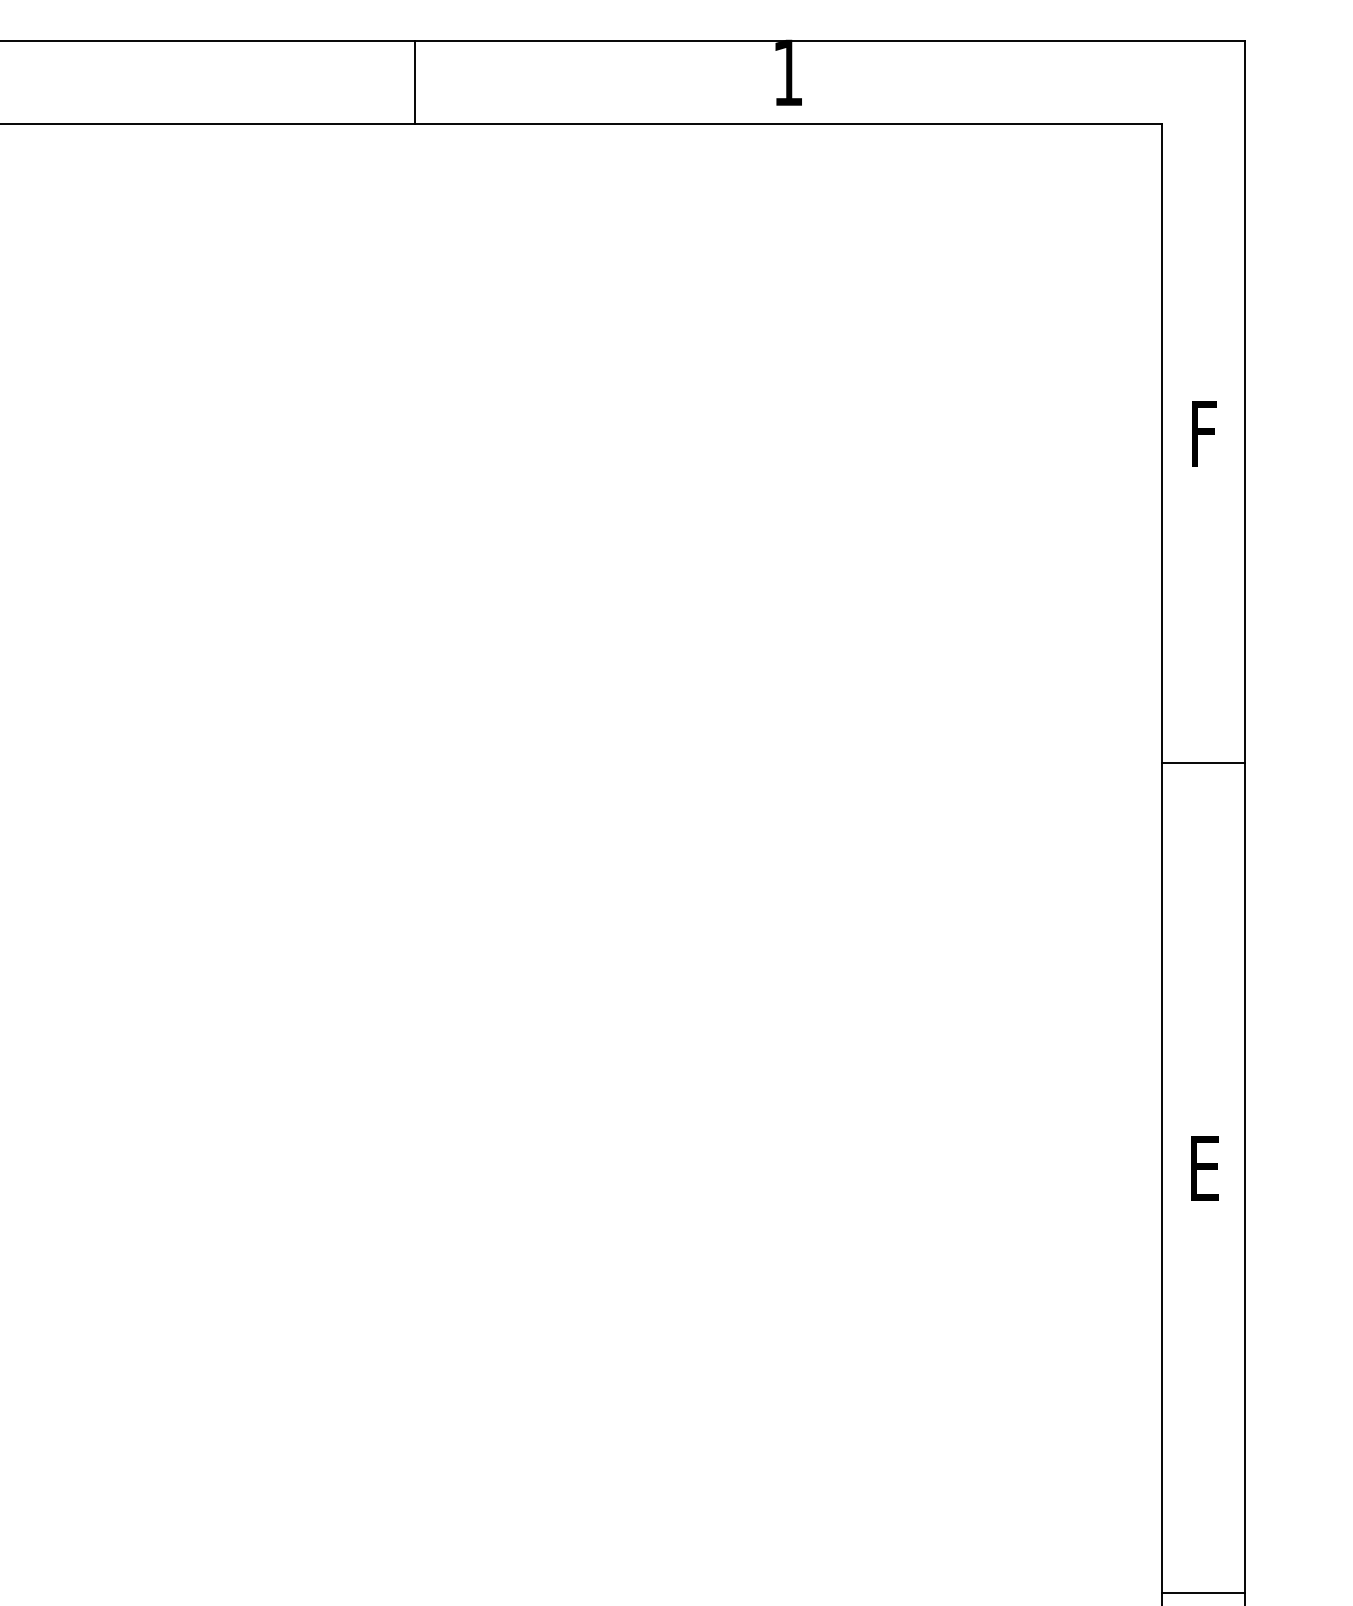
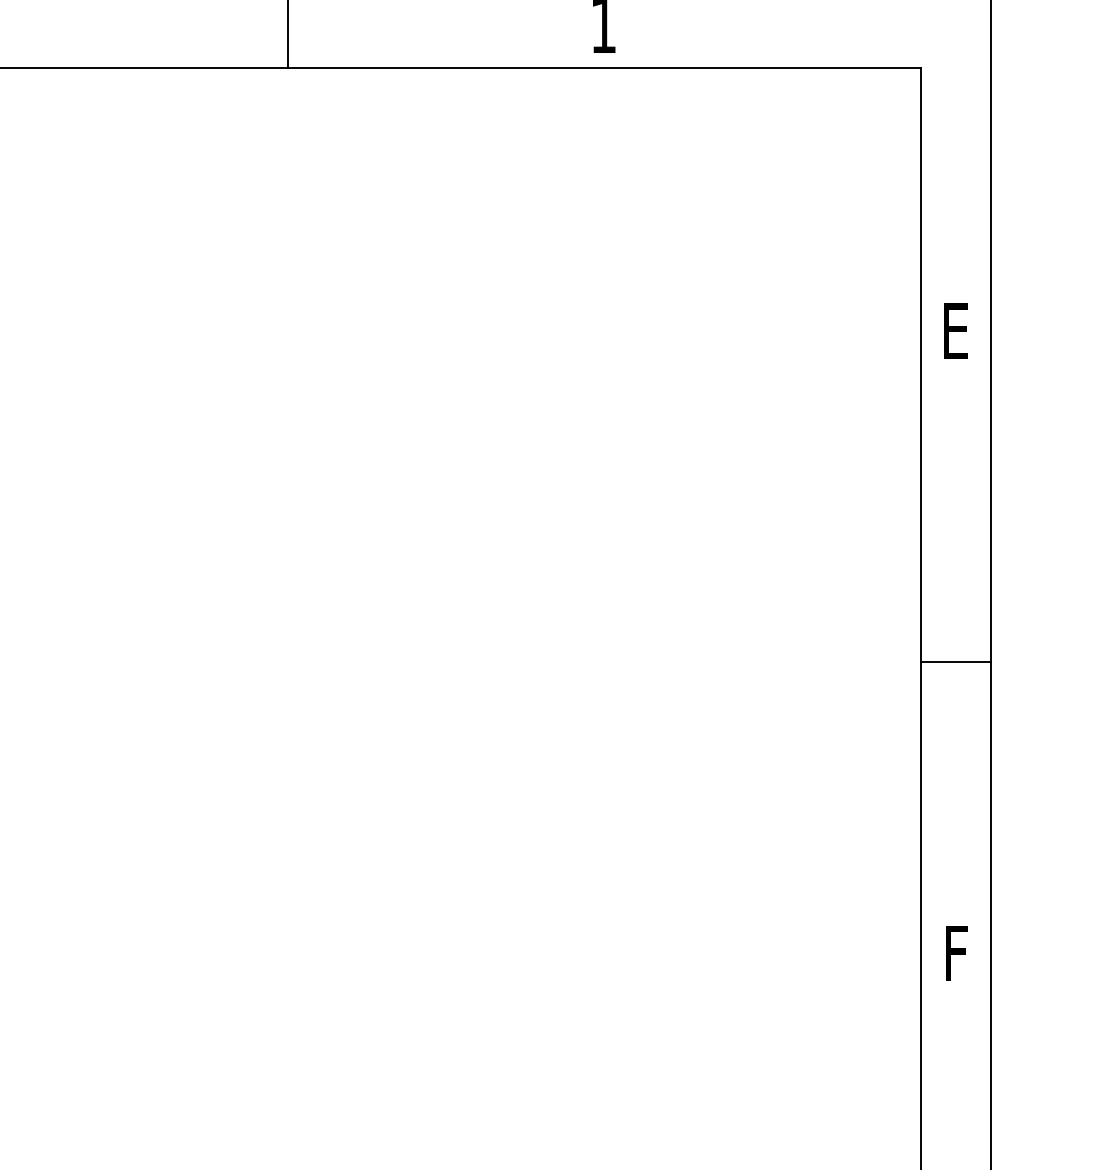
text: (1204, 433) -> (956, 330), F -> E
line: (1203, 763) -> (955, 662), moved
text: (1204, 1168) -> (956, 953), E -> F

